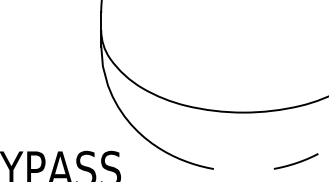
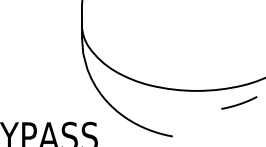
curve: (295, 162) -> (238, 103), moved

